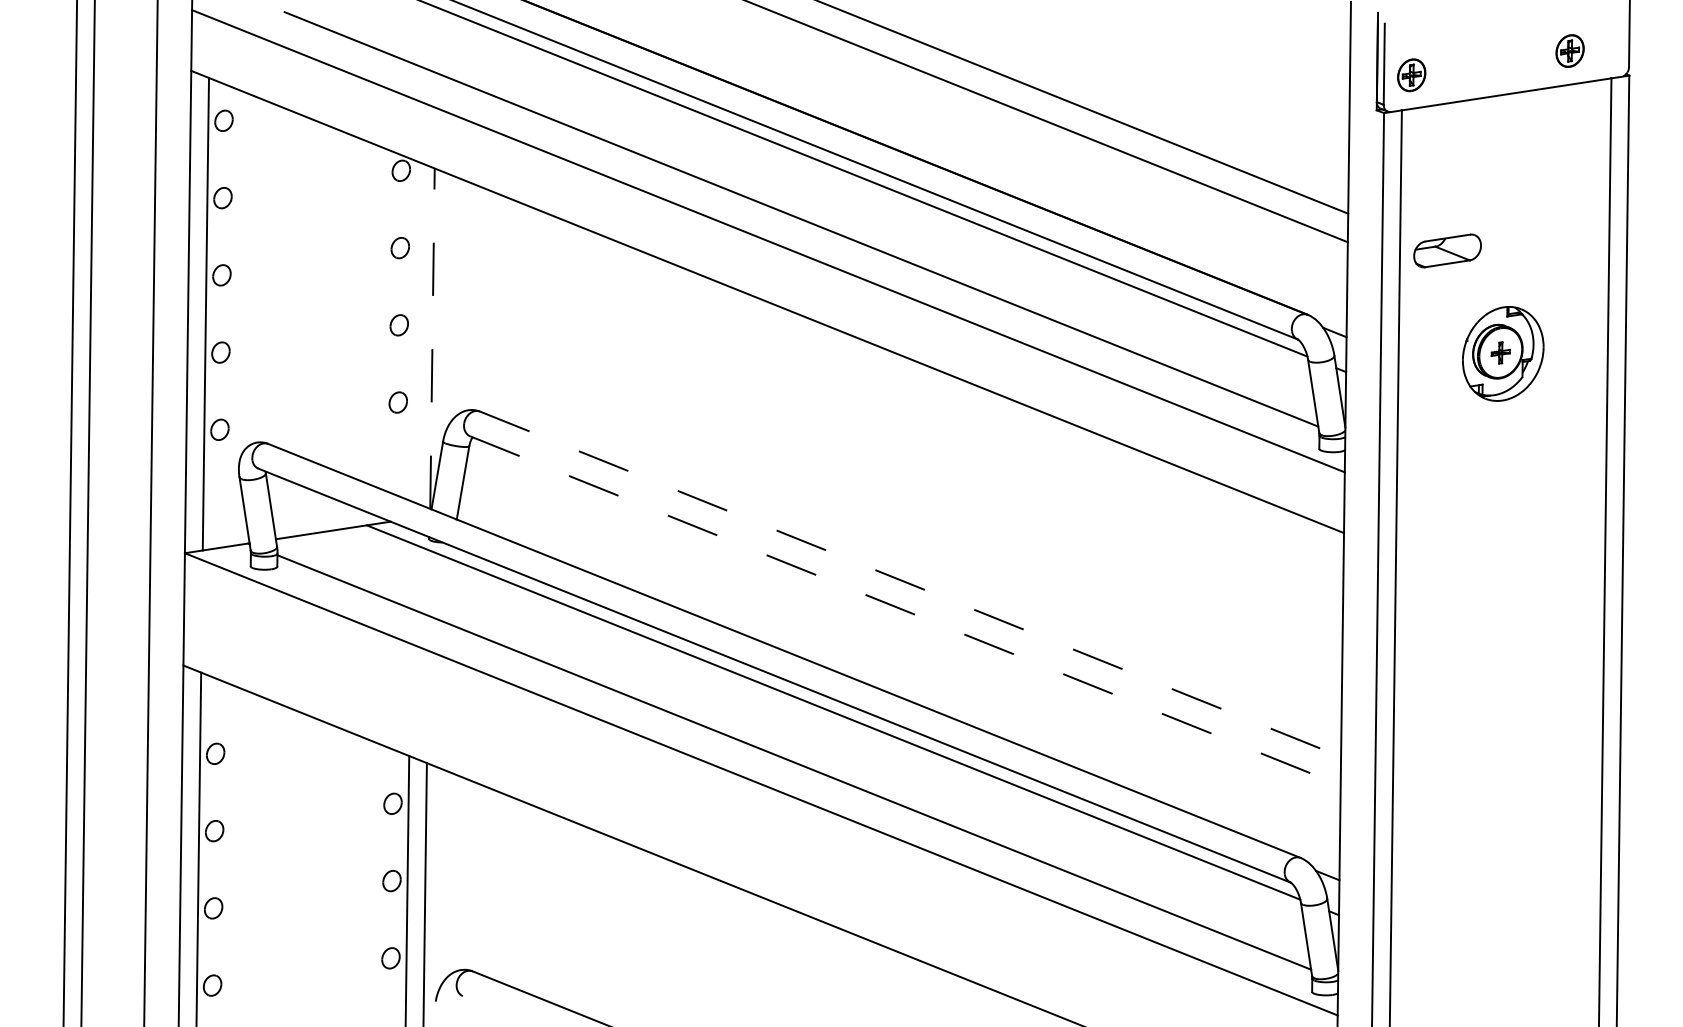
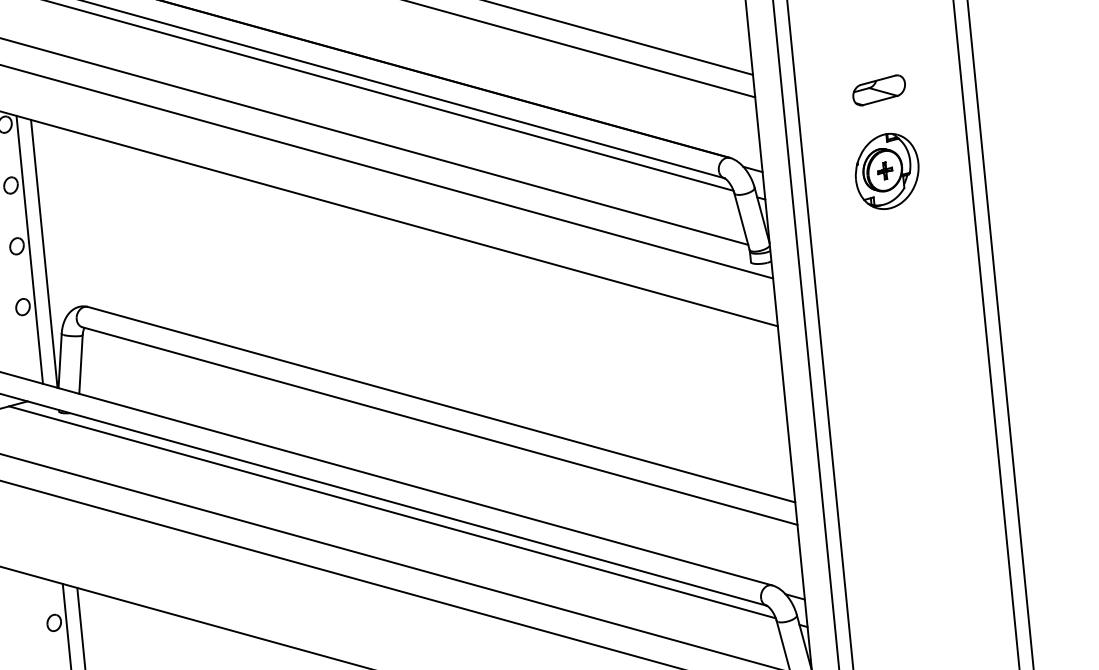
part: (1447, 250) -> (879, 90), moved
line: (414, 331) -> (29, 249), added
line: (432, 338) -> (44, 253), dashed -> solid
line: (910, 584) -> (441, 404), dashed -> solid
line: (905, 610) -> (440, 425), dashed -> solid

